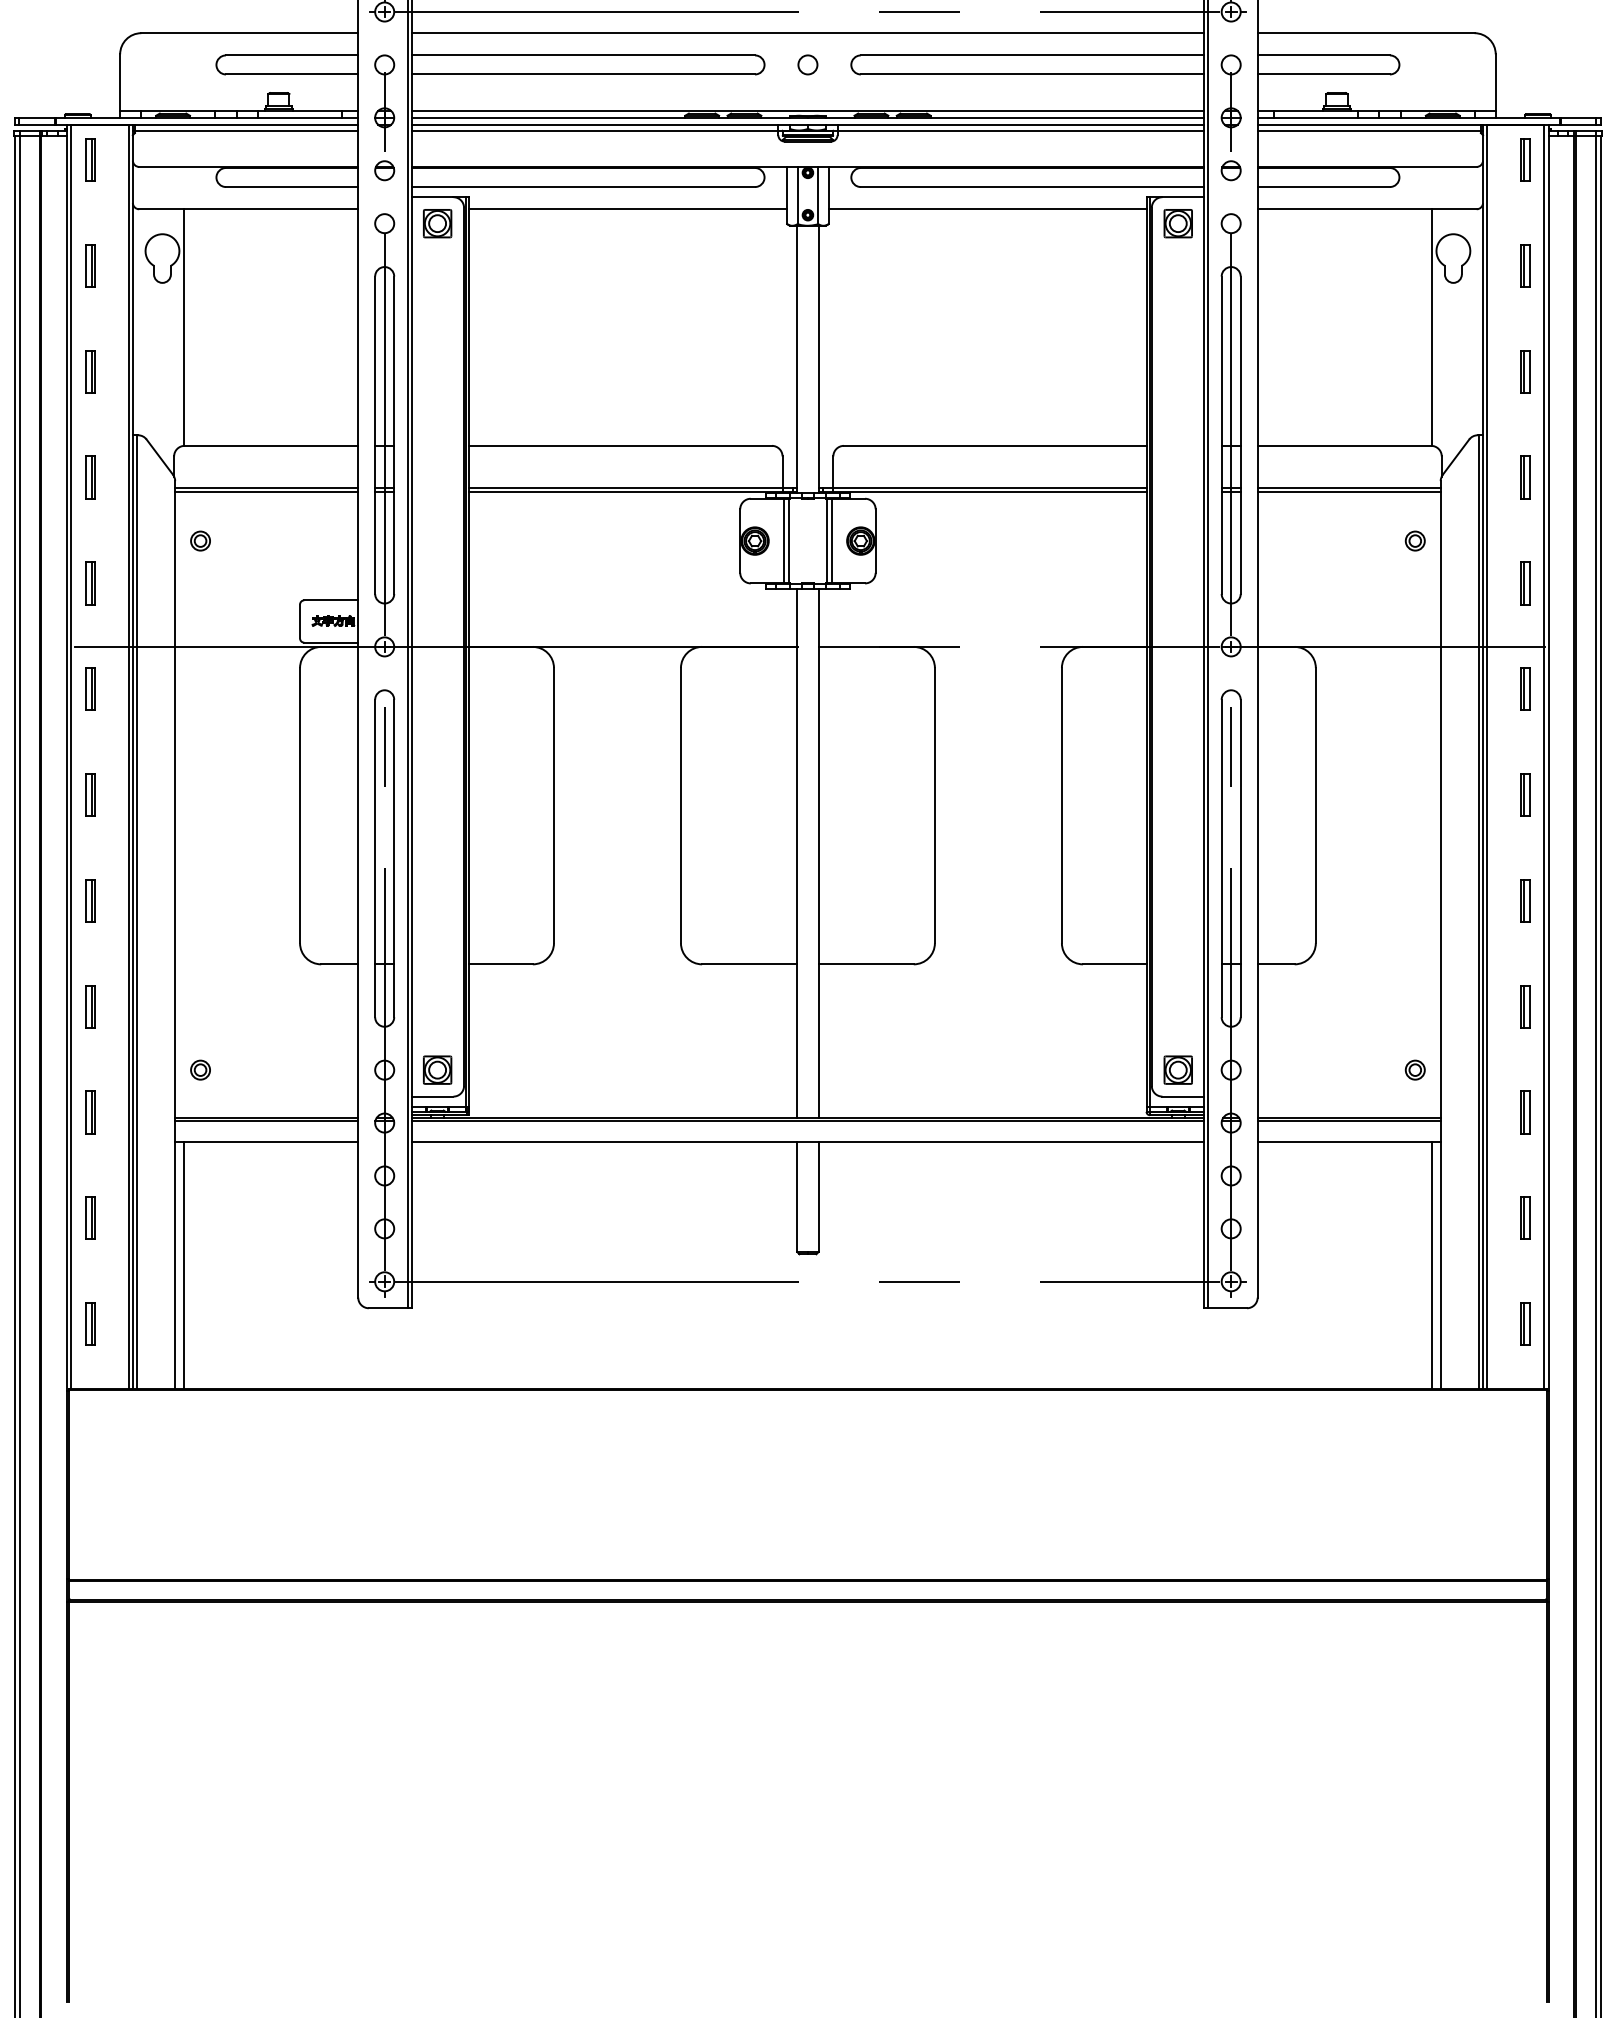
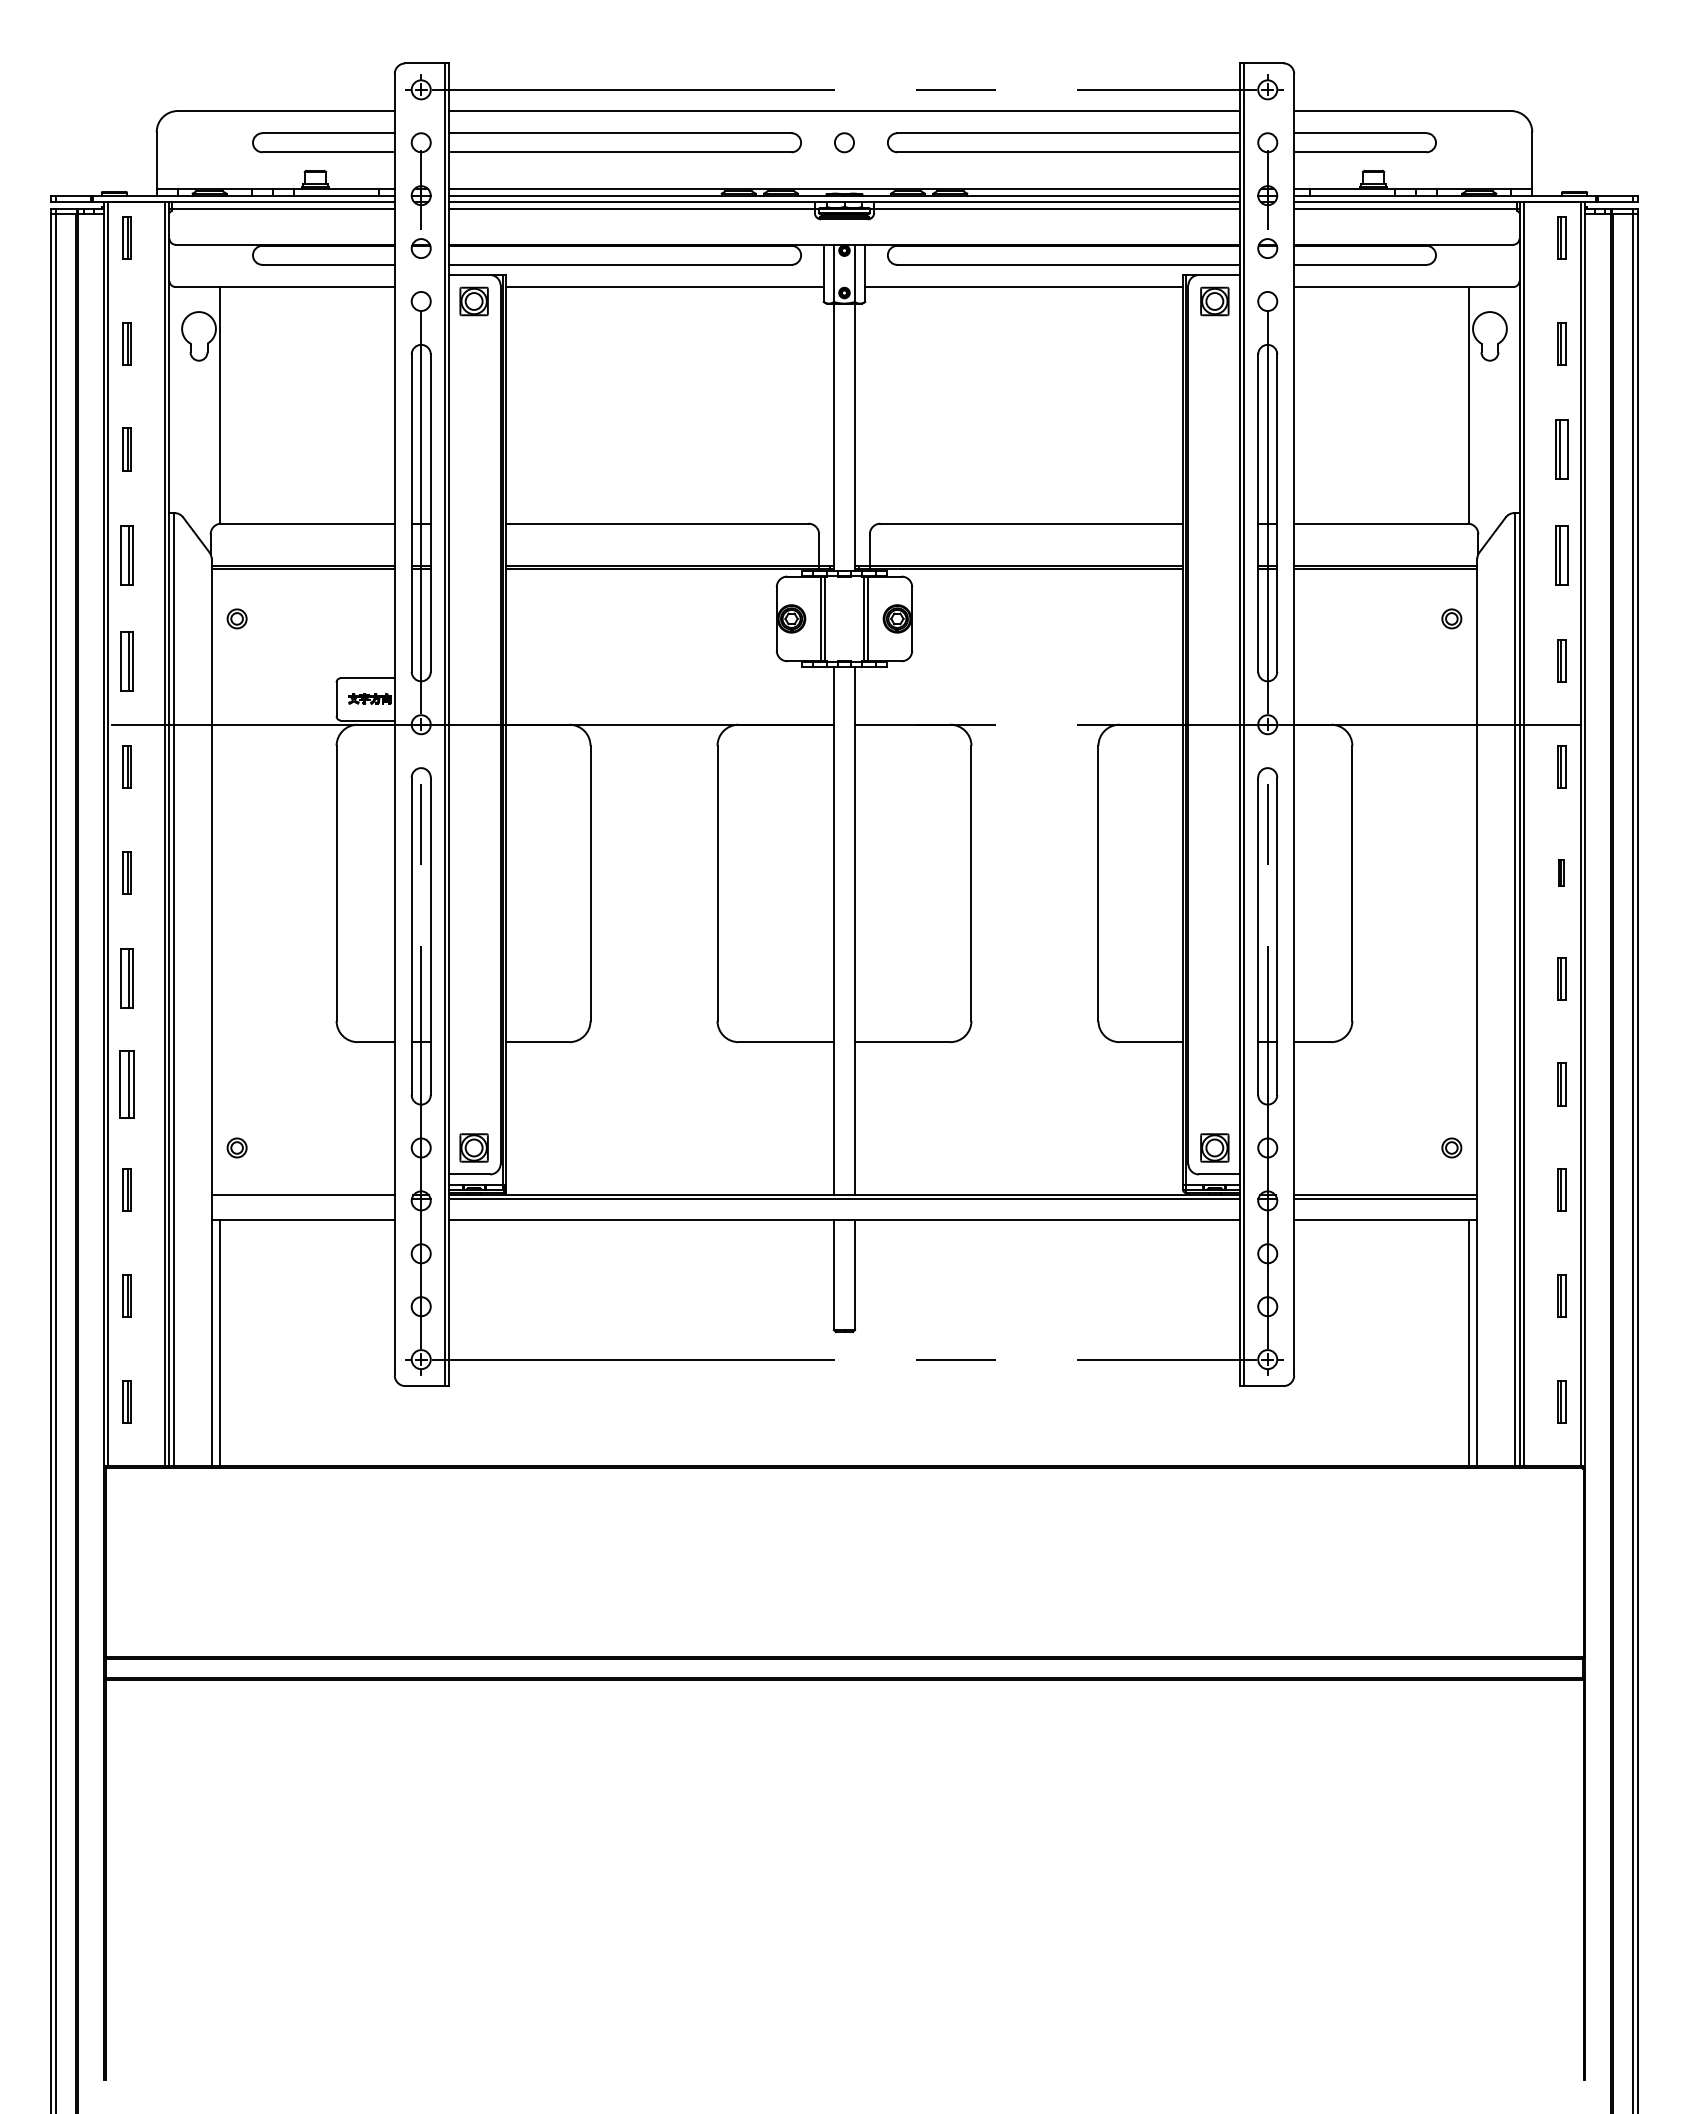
part: (1524, 371) -> (1561, 449), size x1.4
part: (89, 477) -> (126, 555), size x1.4
part: (1524, 477) -> (1561, 555), size x1.4
part: (89, 582) -> (126, 660), size x1.4
part: (1524, 794) -> (1561, 872), size x0.6
part: (89, 900) -> (126, 978), size x1.4
part: (89, 1006) -> (126, 1084), size x1.6
line: (265, 1120) -> (302, 1198), removed

